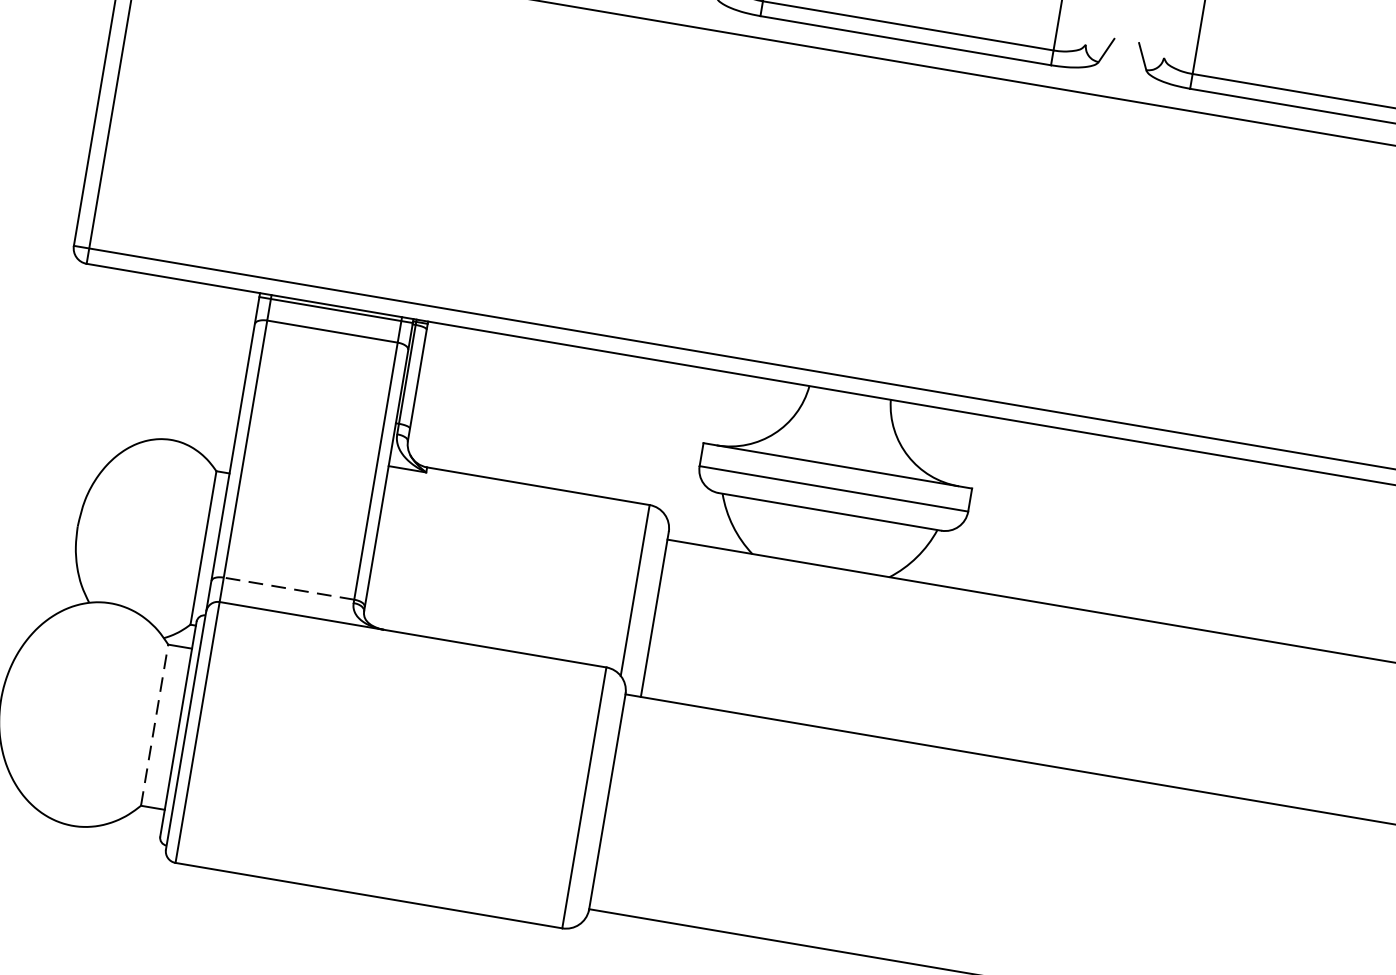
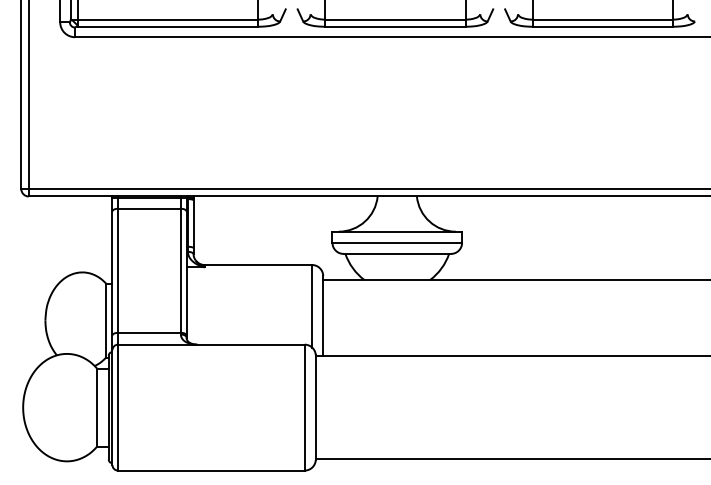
line: (287, 587) -> (148, 332), dashed -> solid
line: (155, 725) -> (97, 407), dashed -> solid

